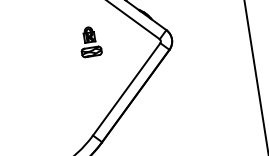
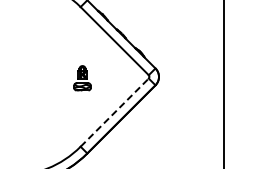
part: (90, 42) -> (82, 78), moved
line: (127, 89) -> (115, 112), solid -> dashed

